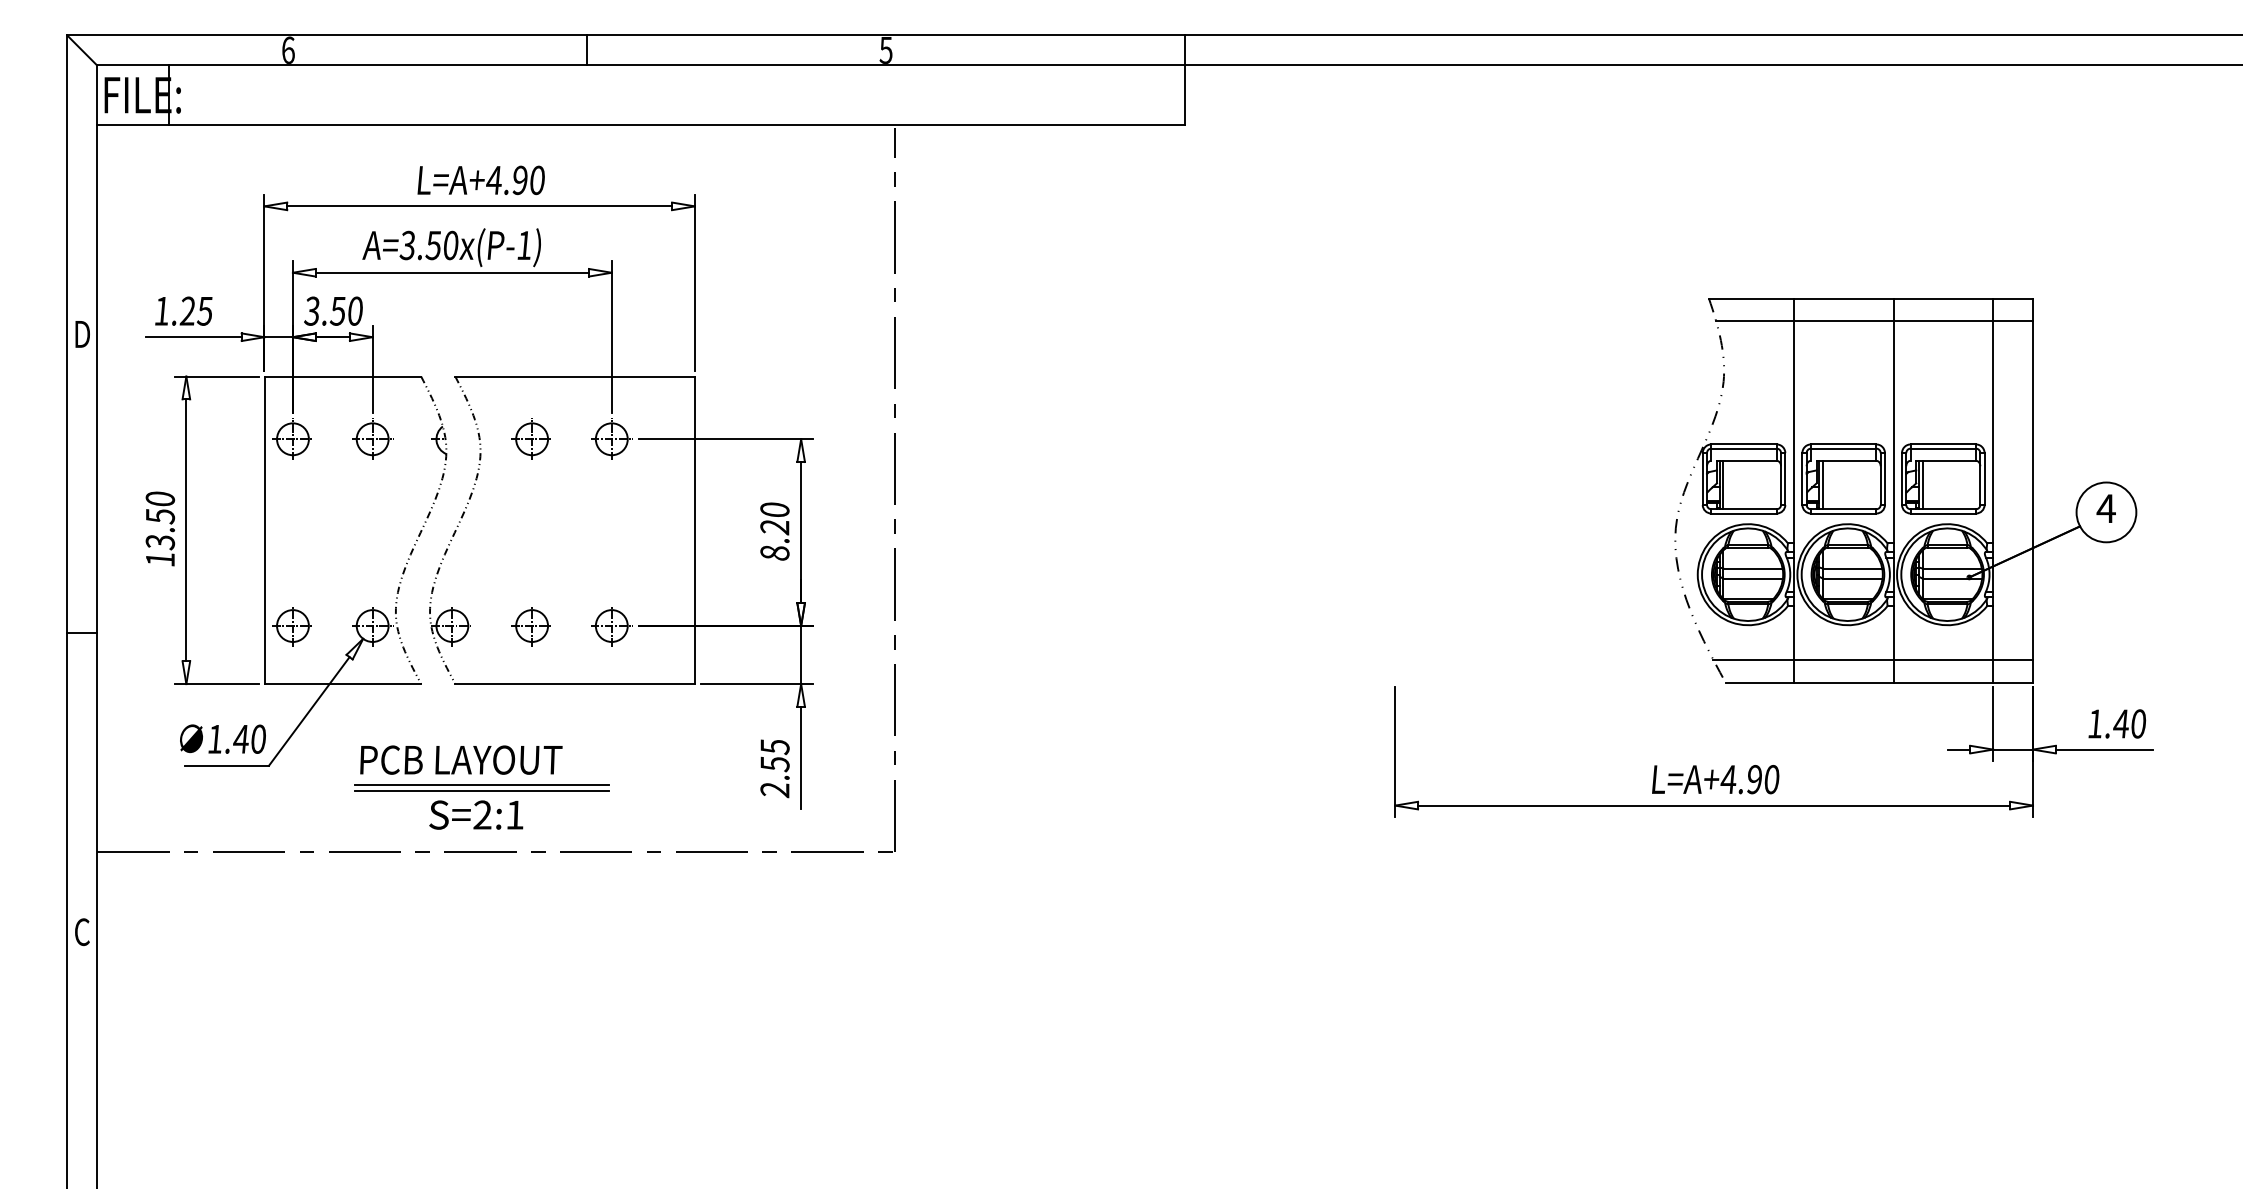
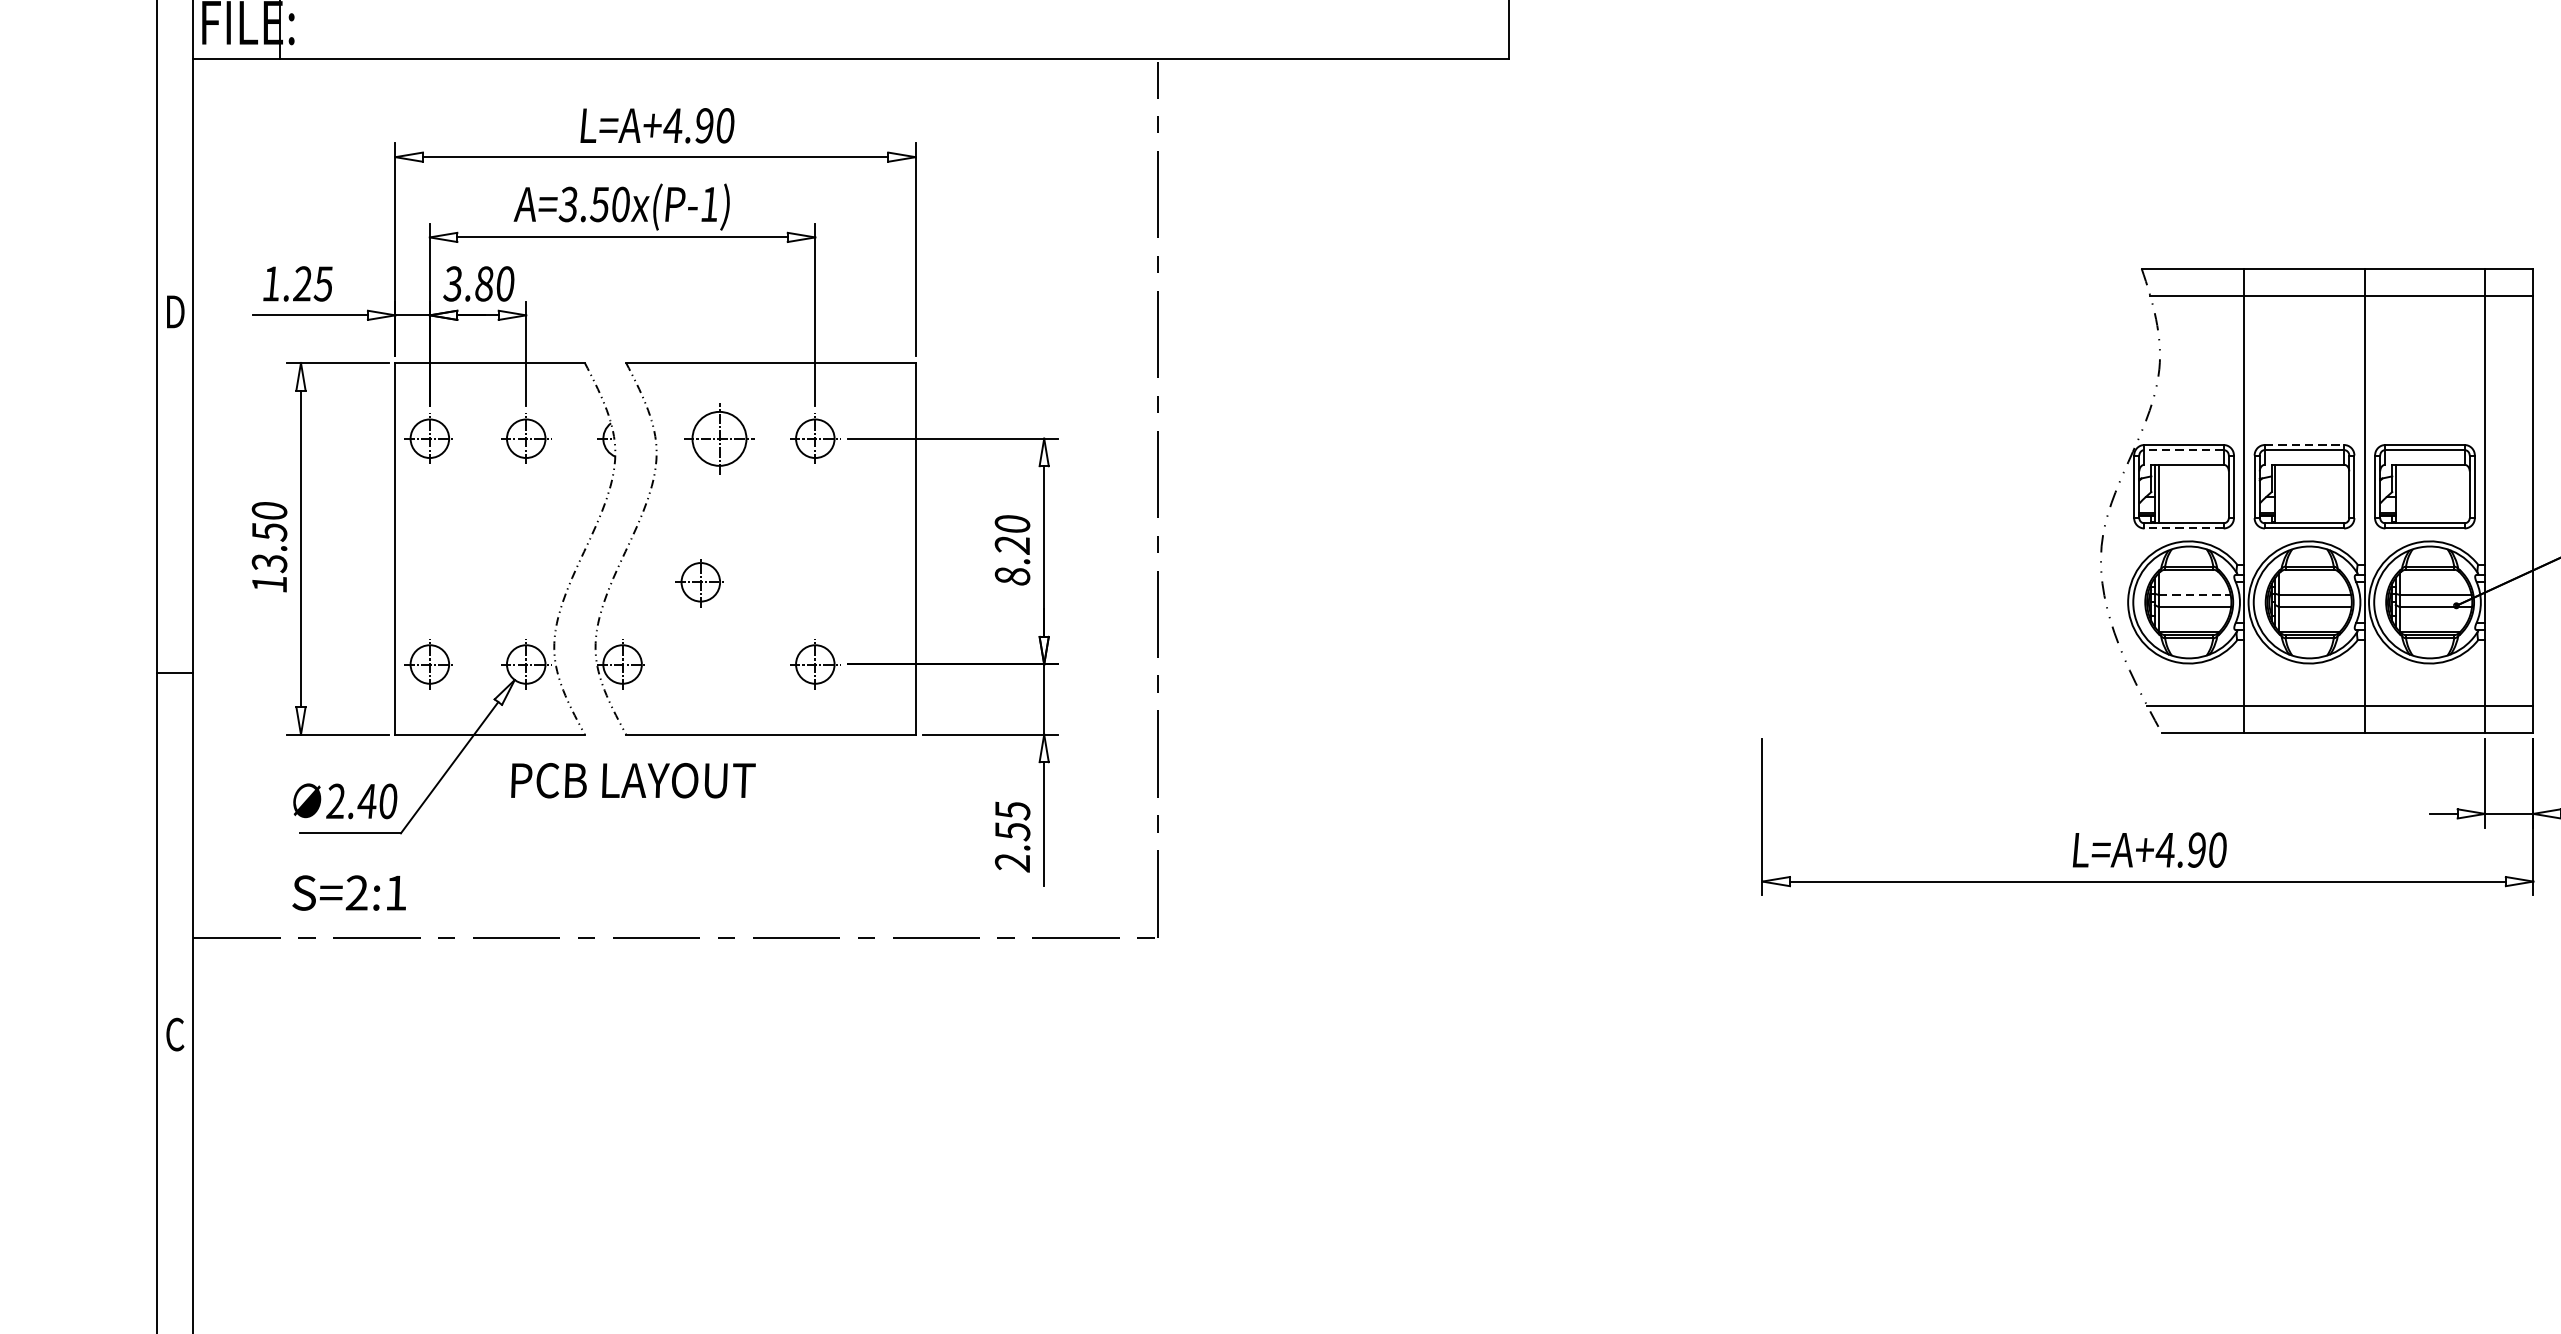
text: (337, 310) -> (483, 283), 3.50 -> 3.80
part: (530, 438) -> (717, 437), size x1.4
line: (1843, 444) -> (2304, 445), solid -> dashed
line: (1744, 448) -> (2184, 449), solid -> dashed
line: (1822, 484) -> (2278, 493), removed
line: (1922, 484) -> (2399, 493), removed
line: (1744, 513) -> (2184, 528), solid -> dashed
line: (1752, 568) -> (2194, 594), solid -> dashed
part: (530, 626) -> (698, 582), moved
text: (214, 738) -> (335, 800), 1.40 -> 2.40
text: (461, 759) -> (633, 779), moved
line: (481, 785) -> (657, 857), removed
line: (481, 790) -> (657, 863), removed
text: (476, 814) -> (349, 892), moved

